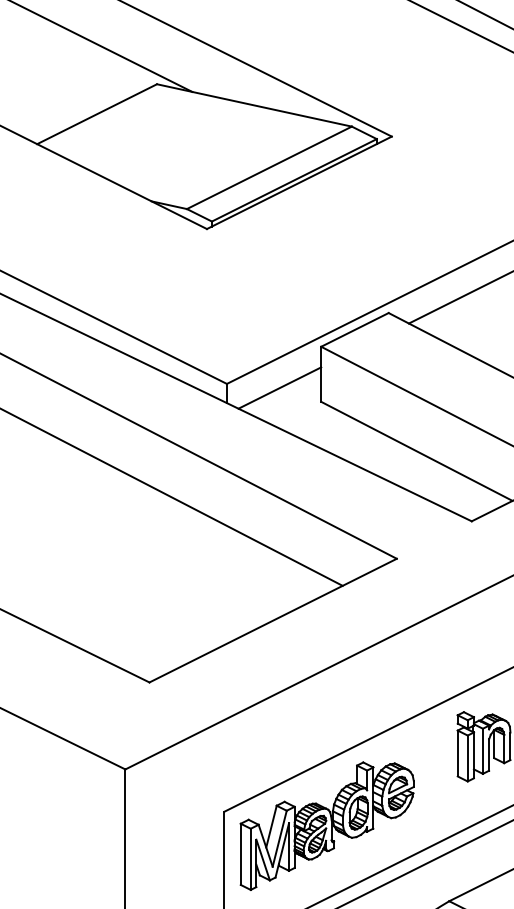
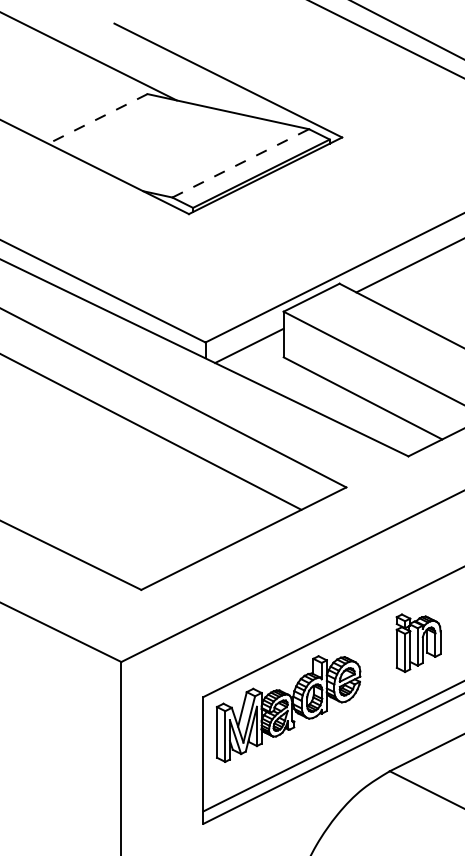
line: (96, 113) -> (97, 118), solid -> dashed
line: (270, 167) -> (241, 163), solid -> dashed

